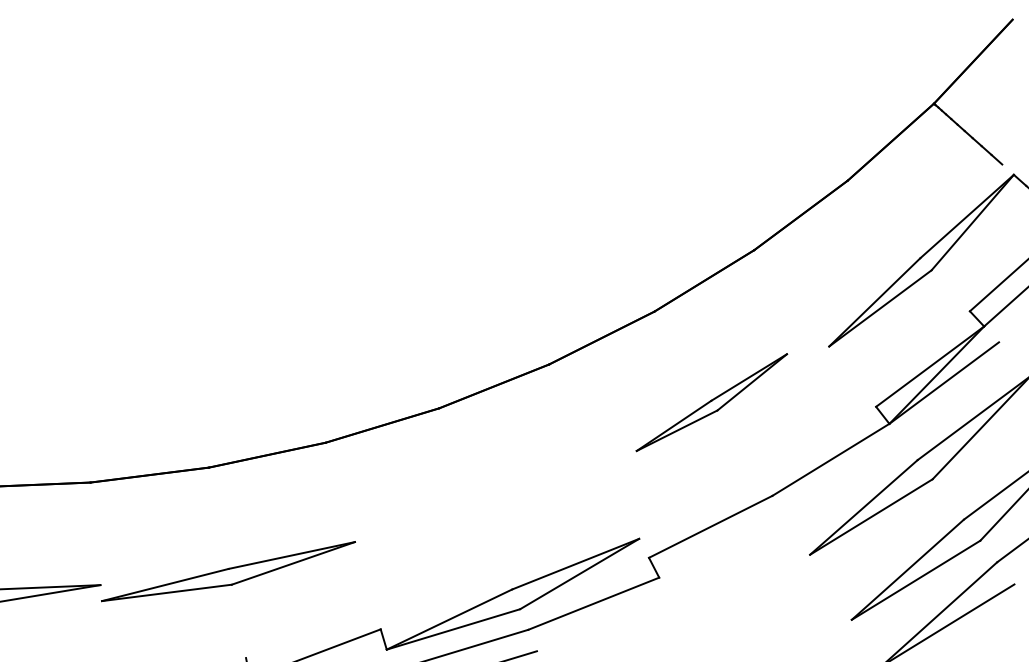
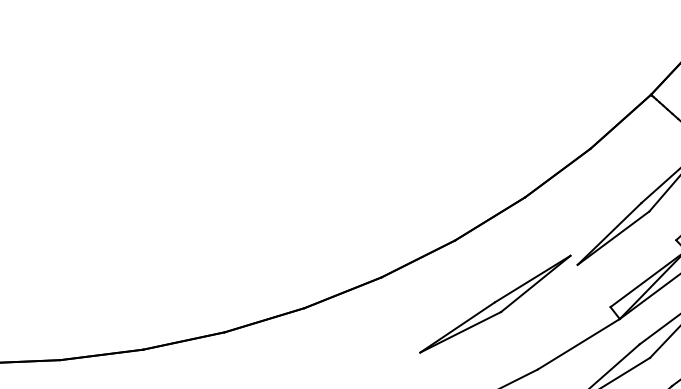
part: (711, 402) -> (495, 304), size x1.43

